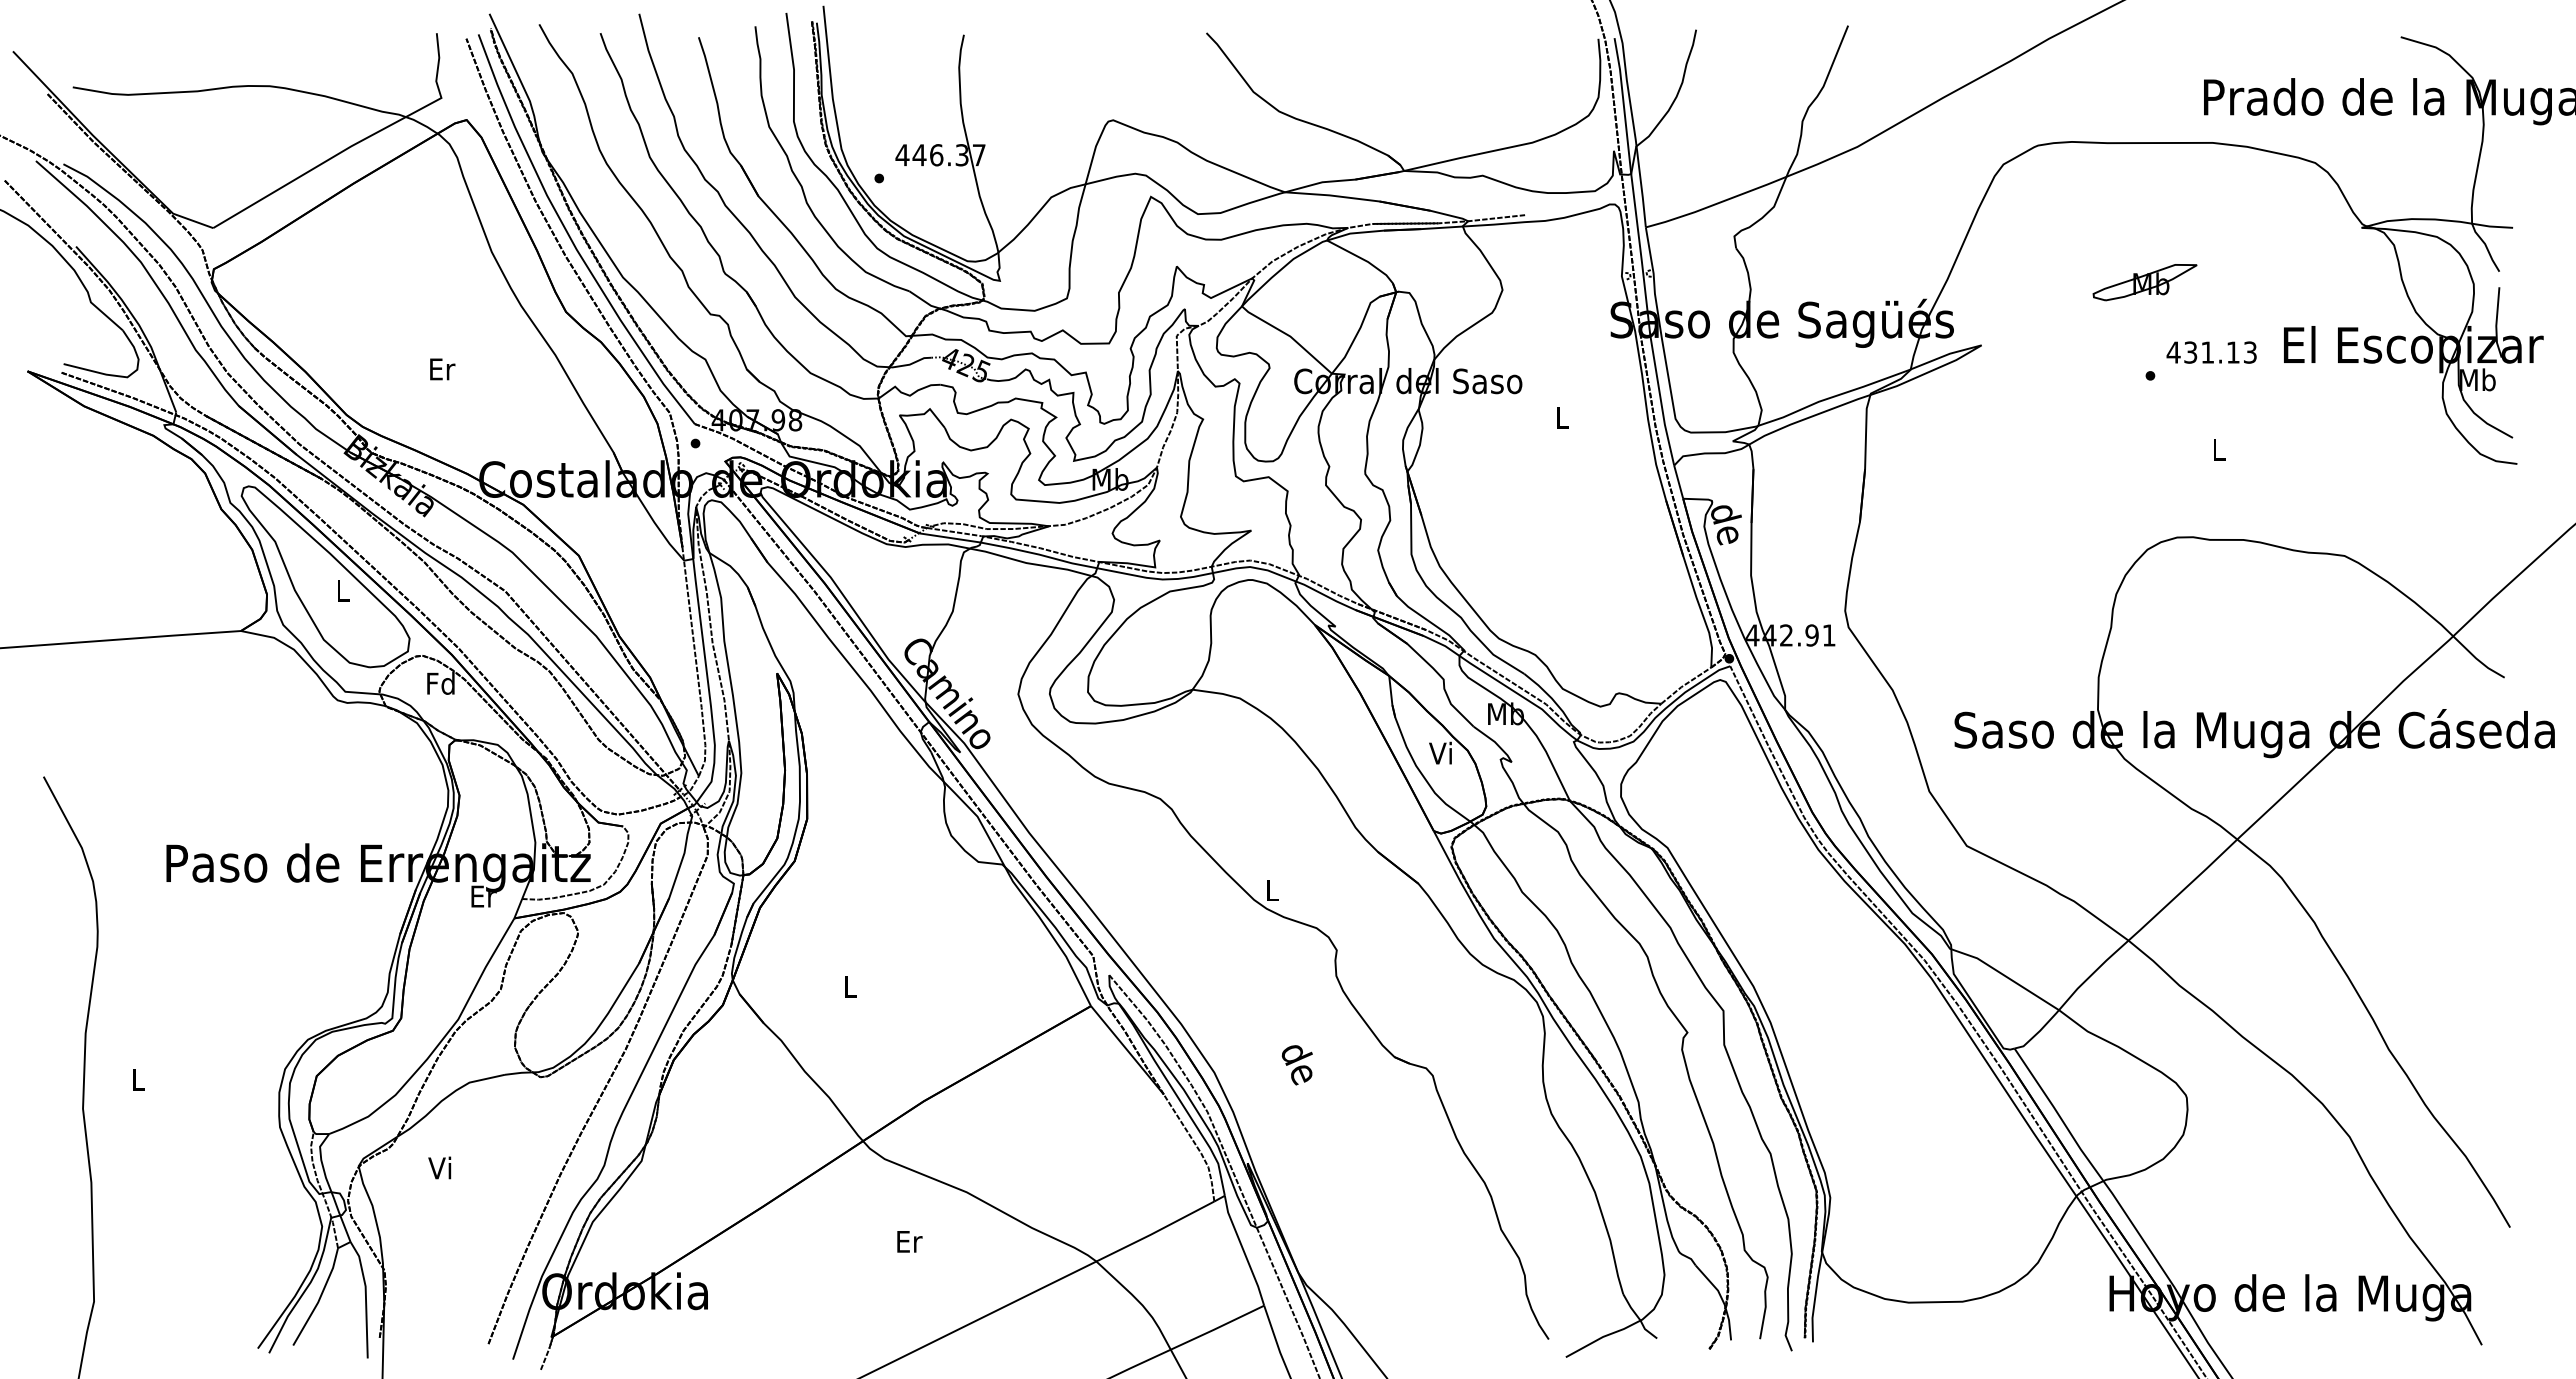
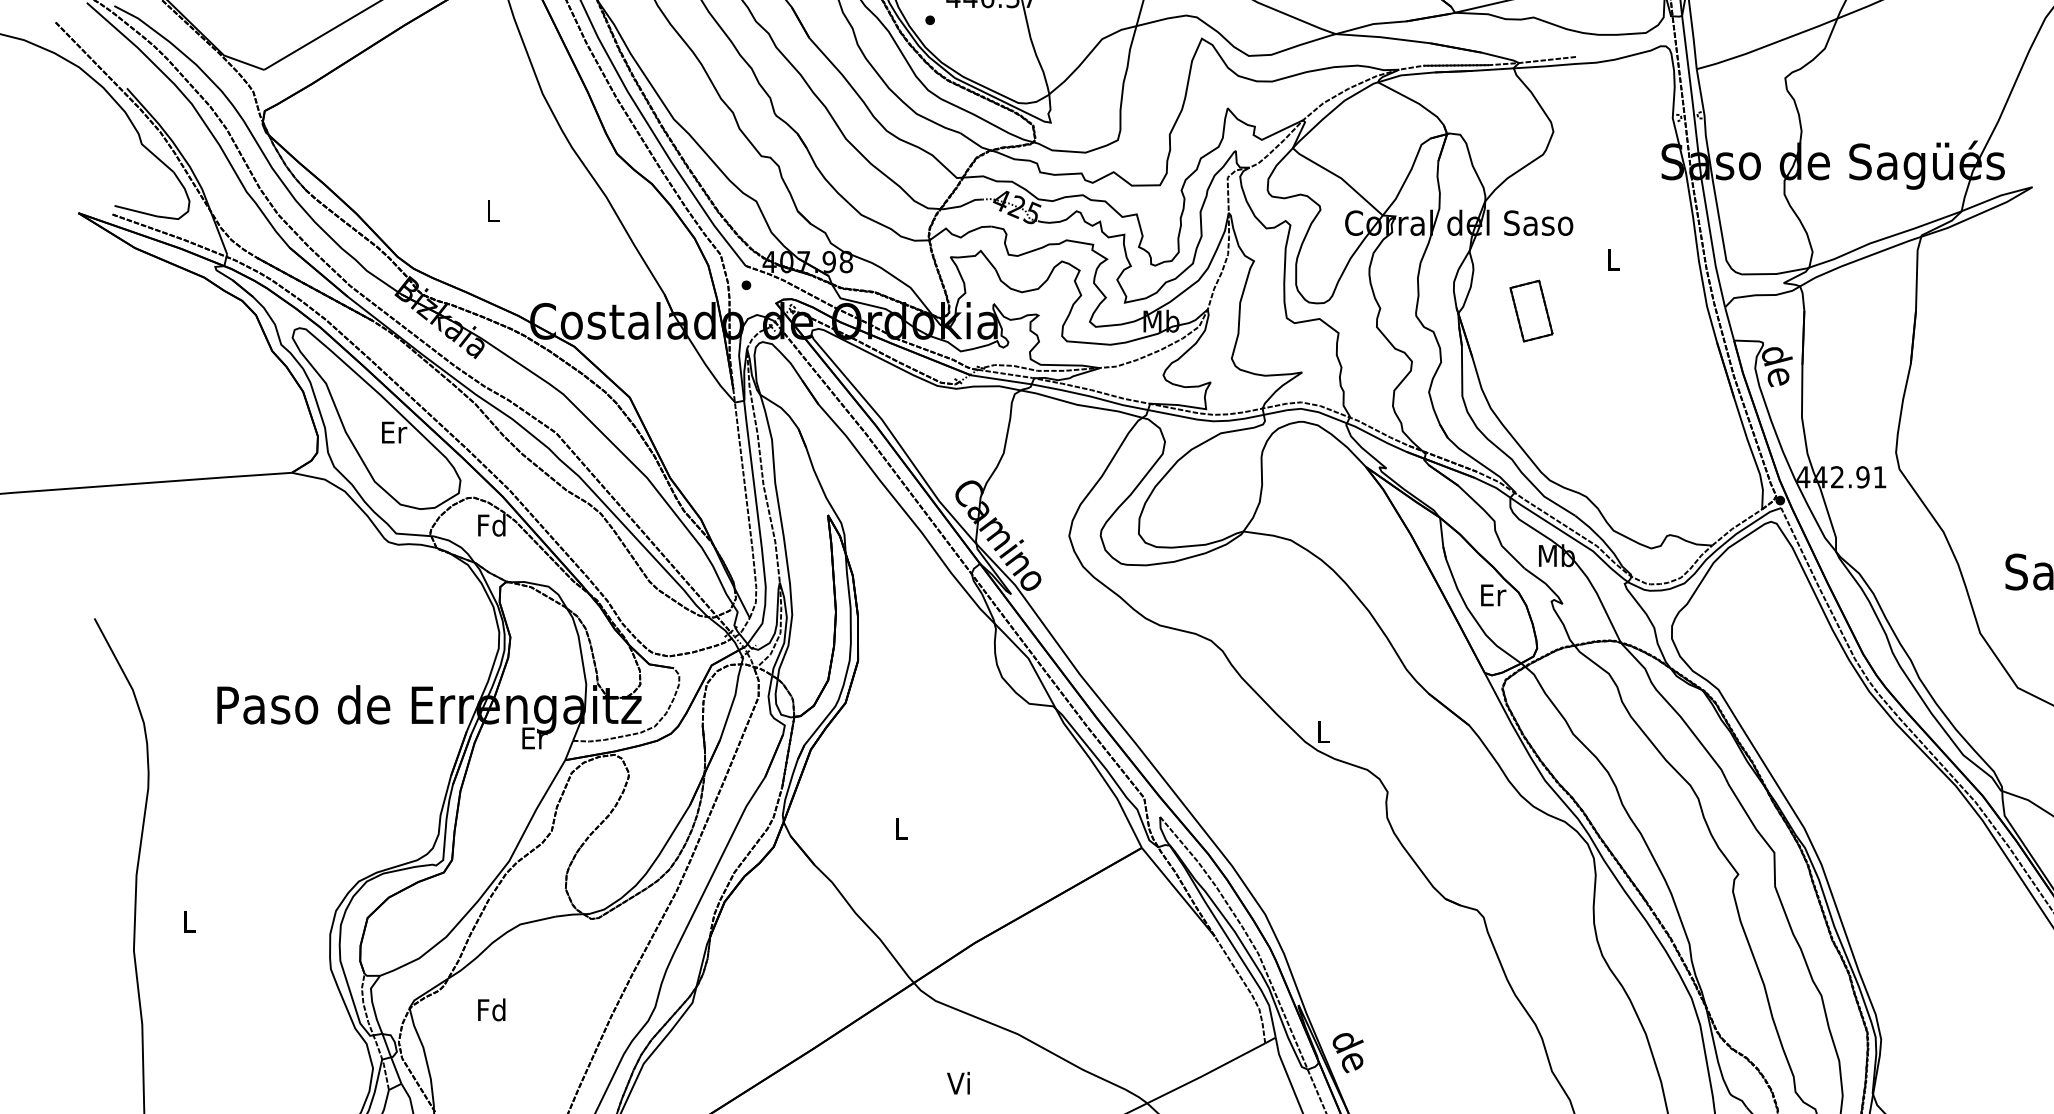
text: (442, 369) -> (493, 211), Er -> L
part: (1480, 469) -> (1531, 311), added
text: (343, 590) -> (394, 432), L -> Er
text: (1442, 752) -> (1493, 594), Vi -> Er
text: (1296, 1065) -> (1347, 1053), moved
text: (440, 1167) -> (491, 1009), Vi -> Fd
text: (909, 1241) -> (960, 1083), Er -> Vi

